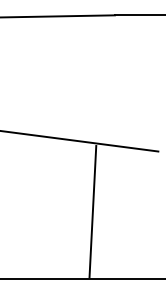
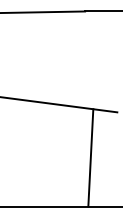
line: (92, 211) -> (90, 157), moved

